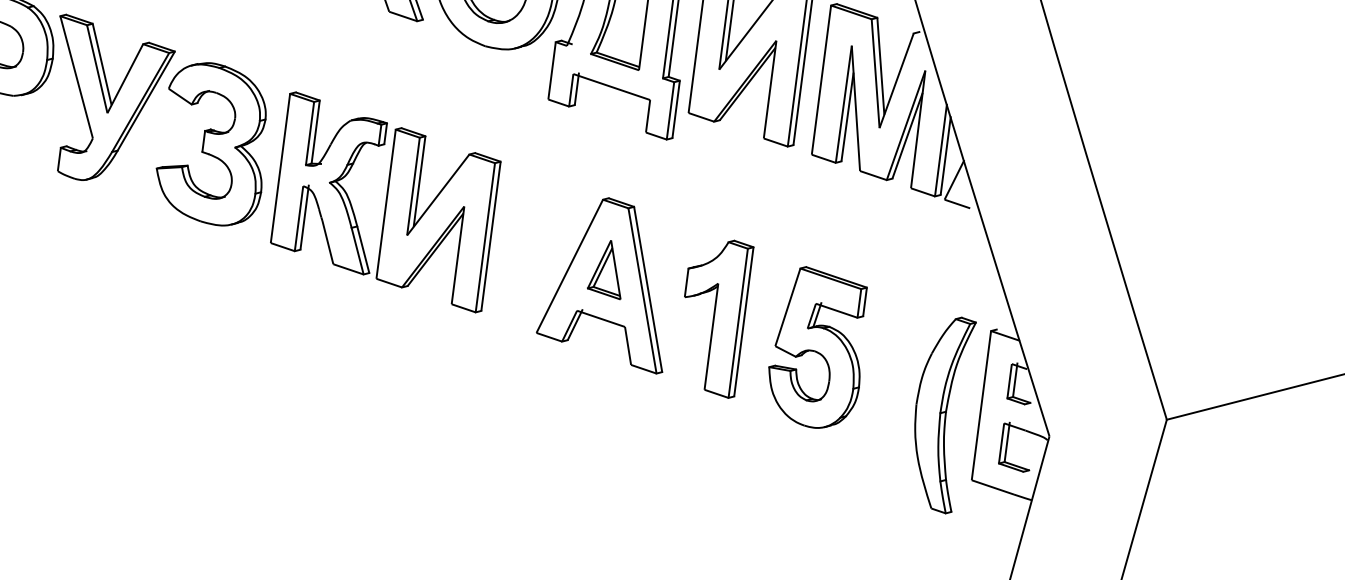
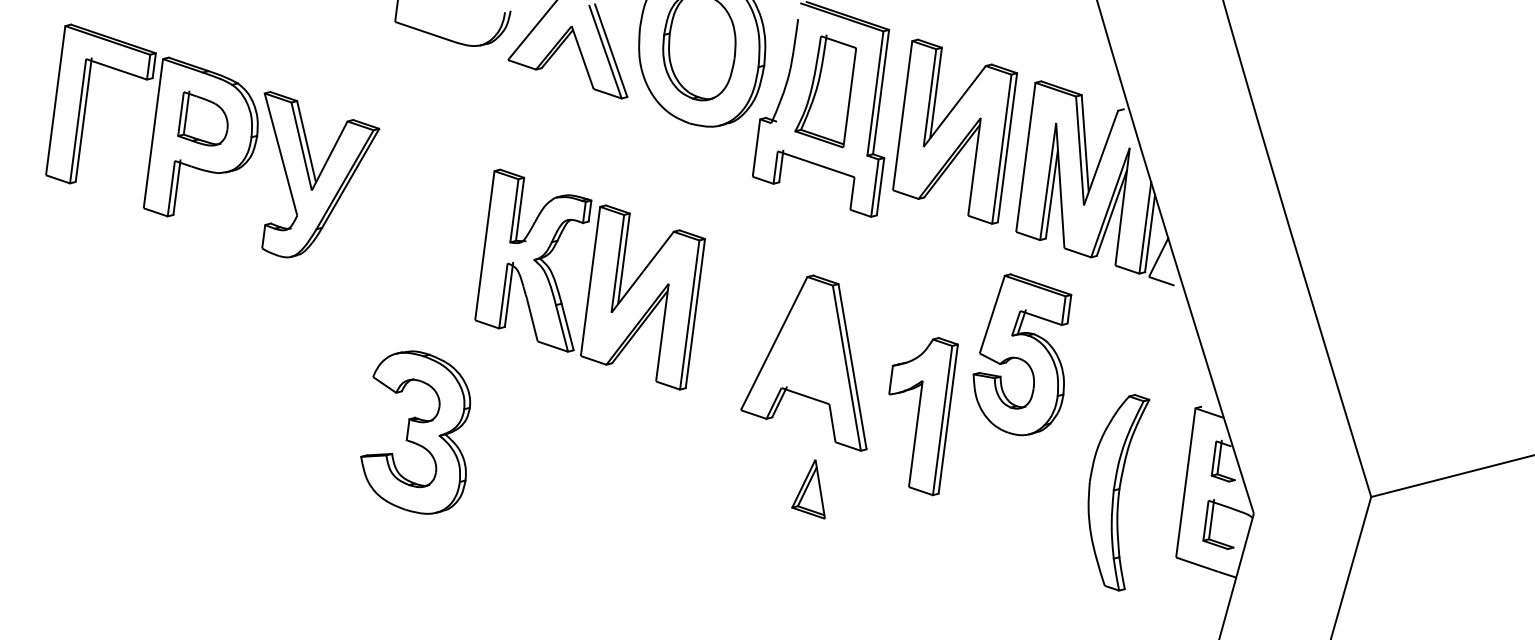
part: (211, 144) -> (415, 432), moved
part: (604, 270) -> (808, 489), moved
part: (719, 319) -> (923, 416), moved
part: (818, 347) -> (1022, 354), moved
part: (945, 415) -> (1118, 492), moved

